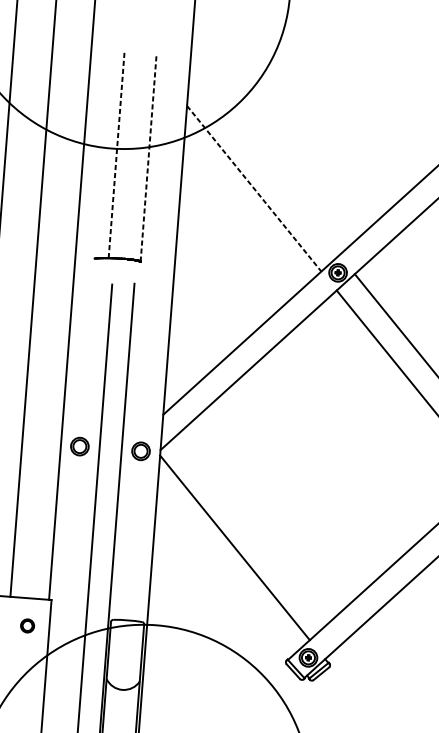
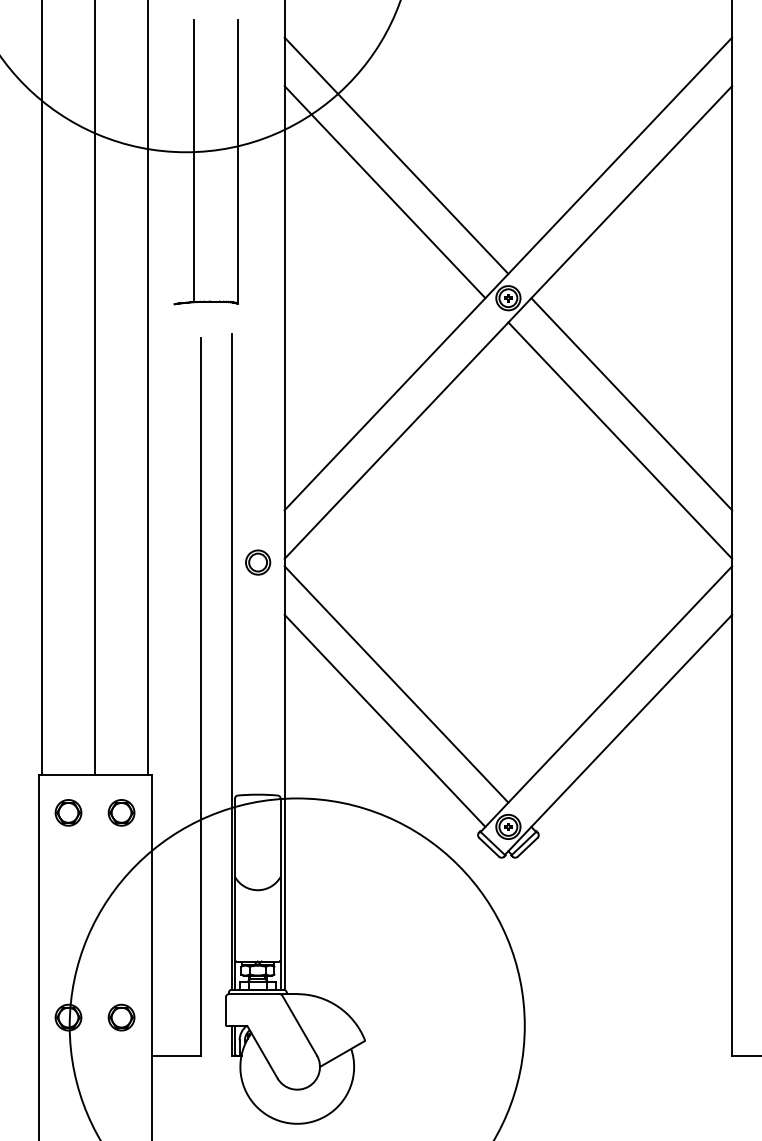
line: (116, 155) -> (193, 161), dashed -> solid
line: (148, 158) -> (237, 161), dashed -> solid
line: (264, 162) -> (396, 155), added
line: (254, 189) -> (385, 192), dashed -> solid
part: (80, 446) -> (174, 562), removed
line: (224, 573) -> (384, 720), added
part: (27, 625) -> (121, 812), size x1.43

